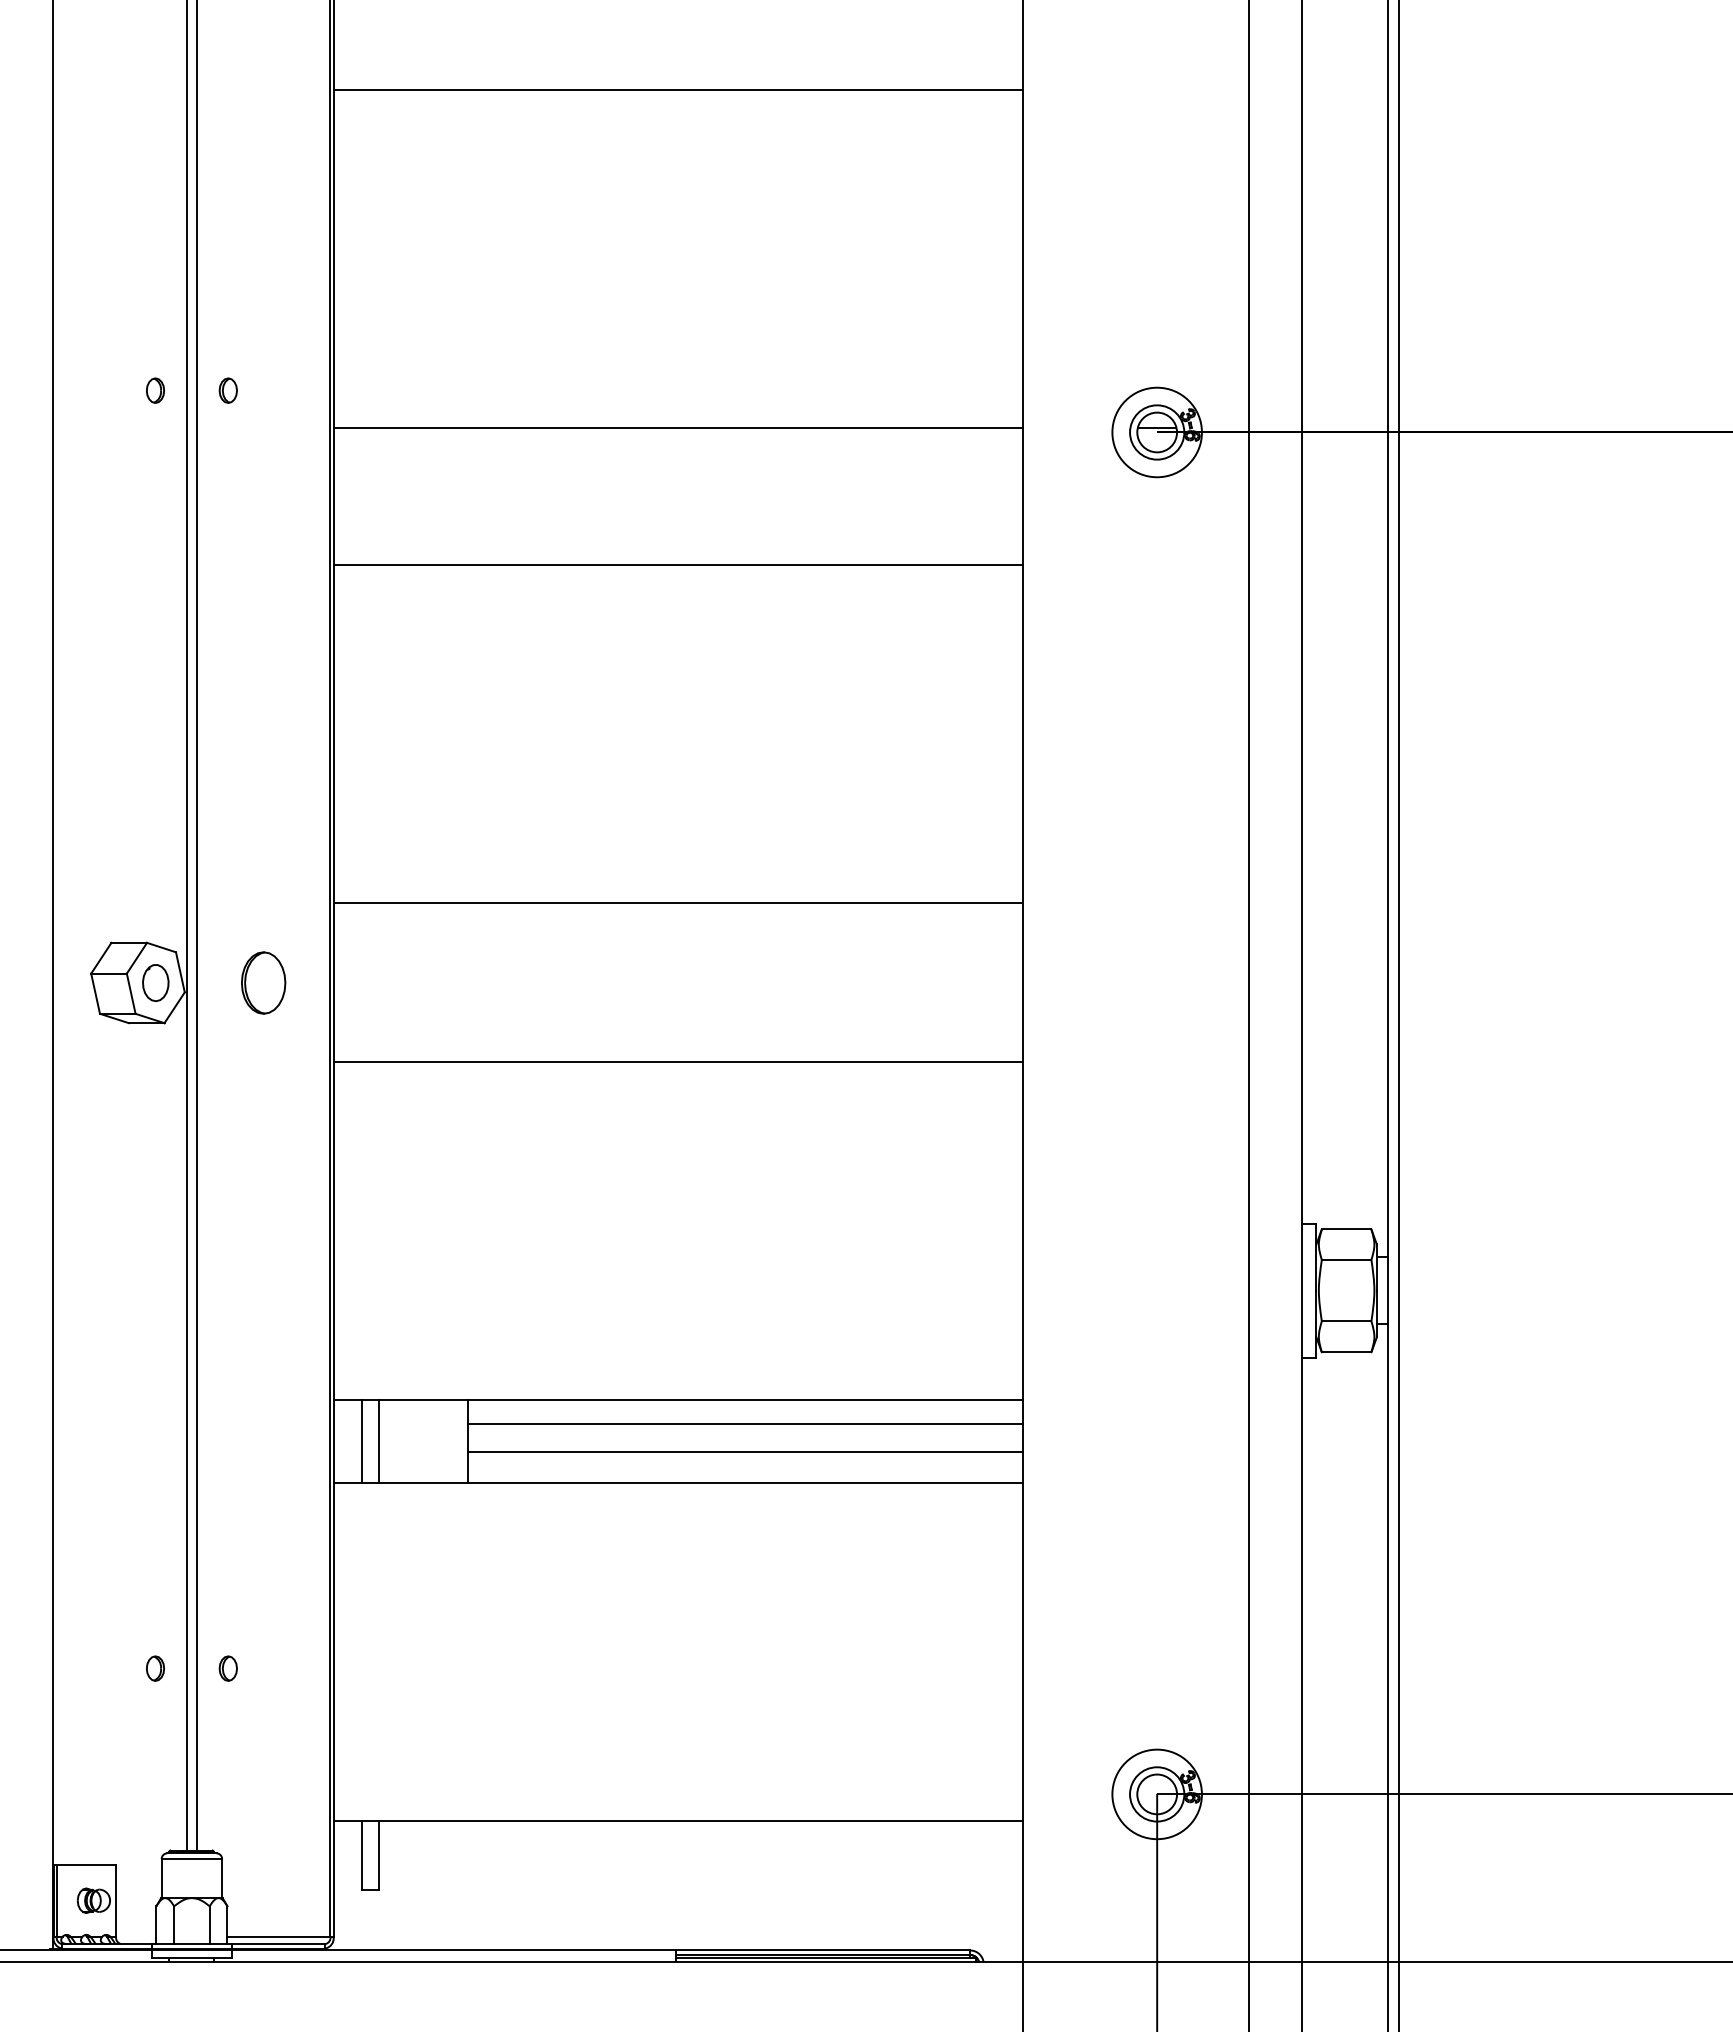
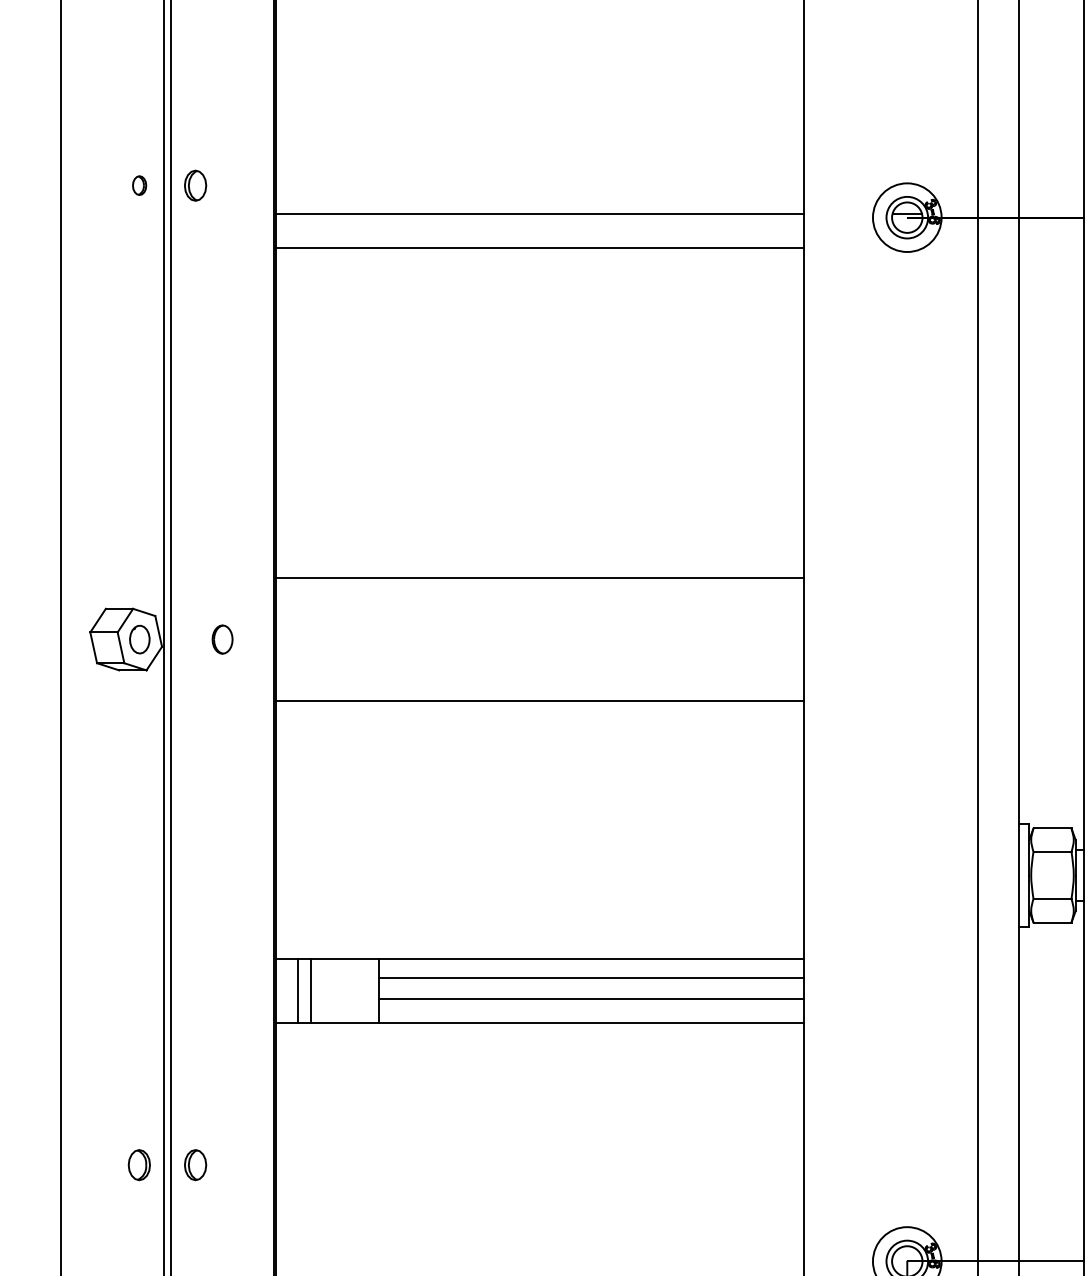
part: (227, 390) -> (194, 185), size x1.6
line: (677, 565) -> (539, 248), moved
part: (263, 982) -> (222, 639), size x0.6
part: (155, 1668) -> (139, 1164), size x1.6
part: (227, 1668) -> (194, 1164), size x1.6

